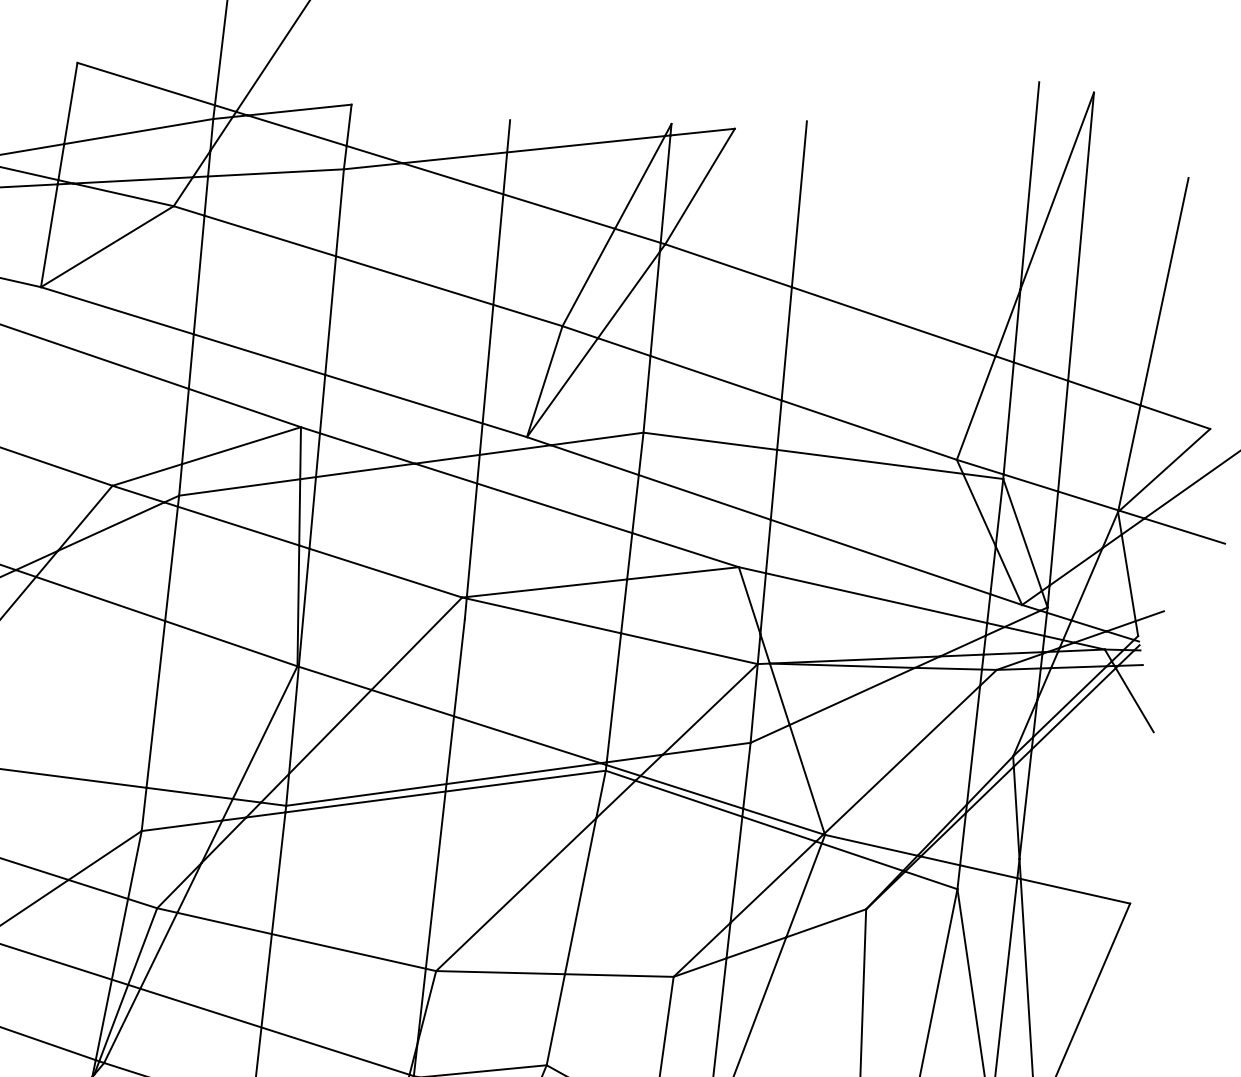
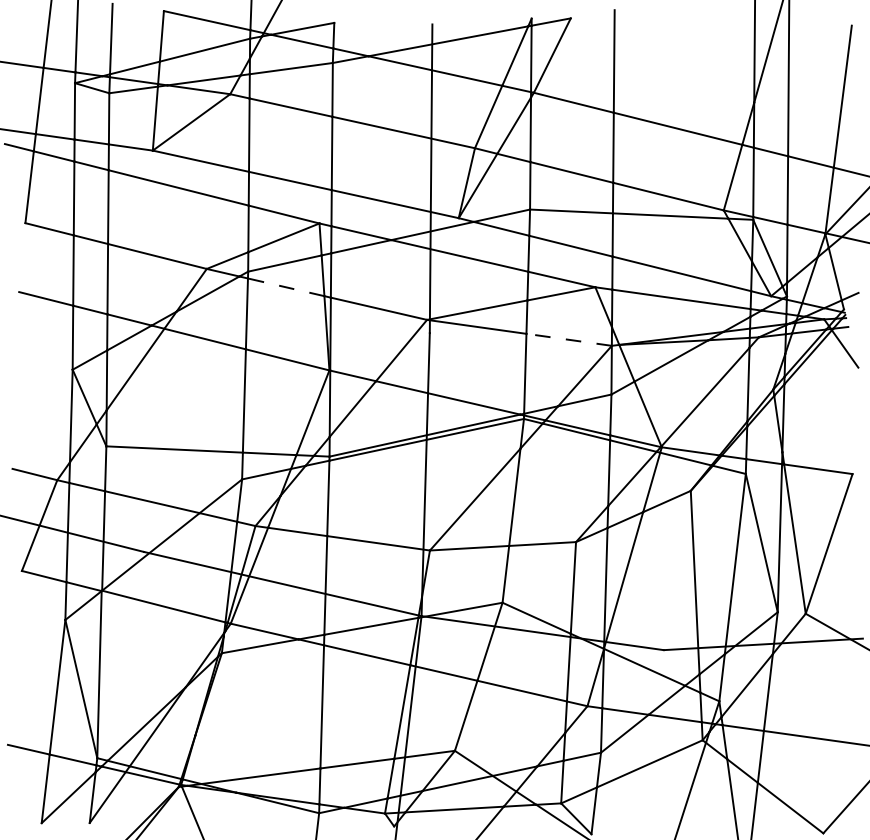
line: (237, 526) -> (285, 287), solid -> dashed
line: (688, 648) -> (568, 339), solid -> dashed

